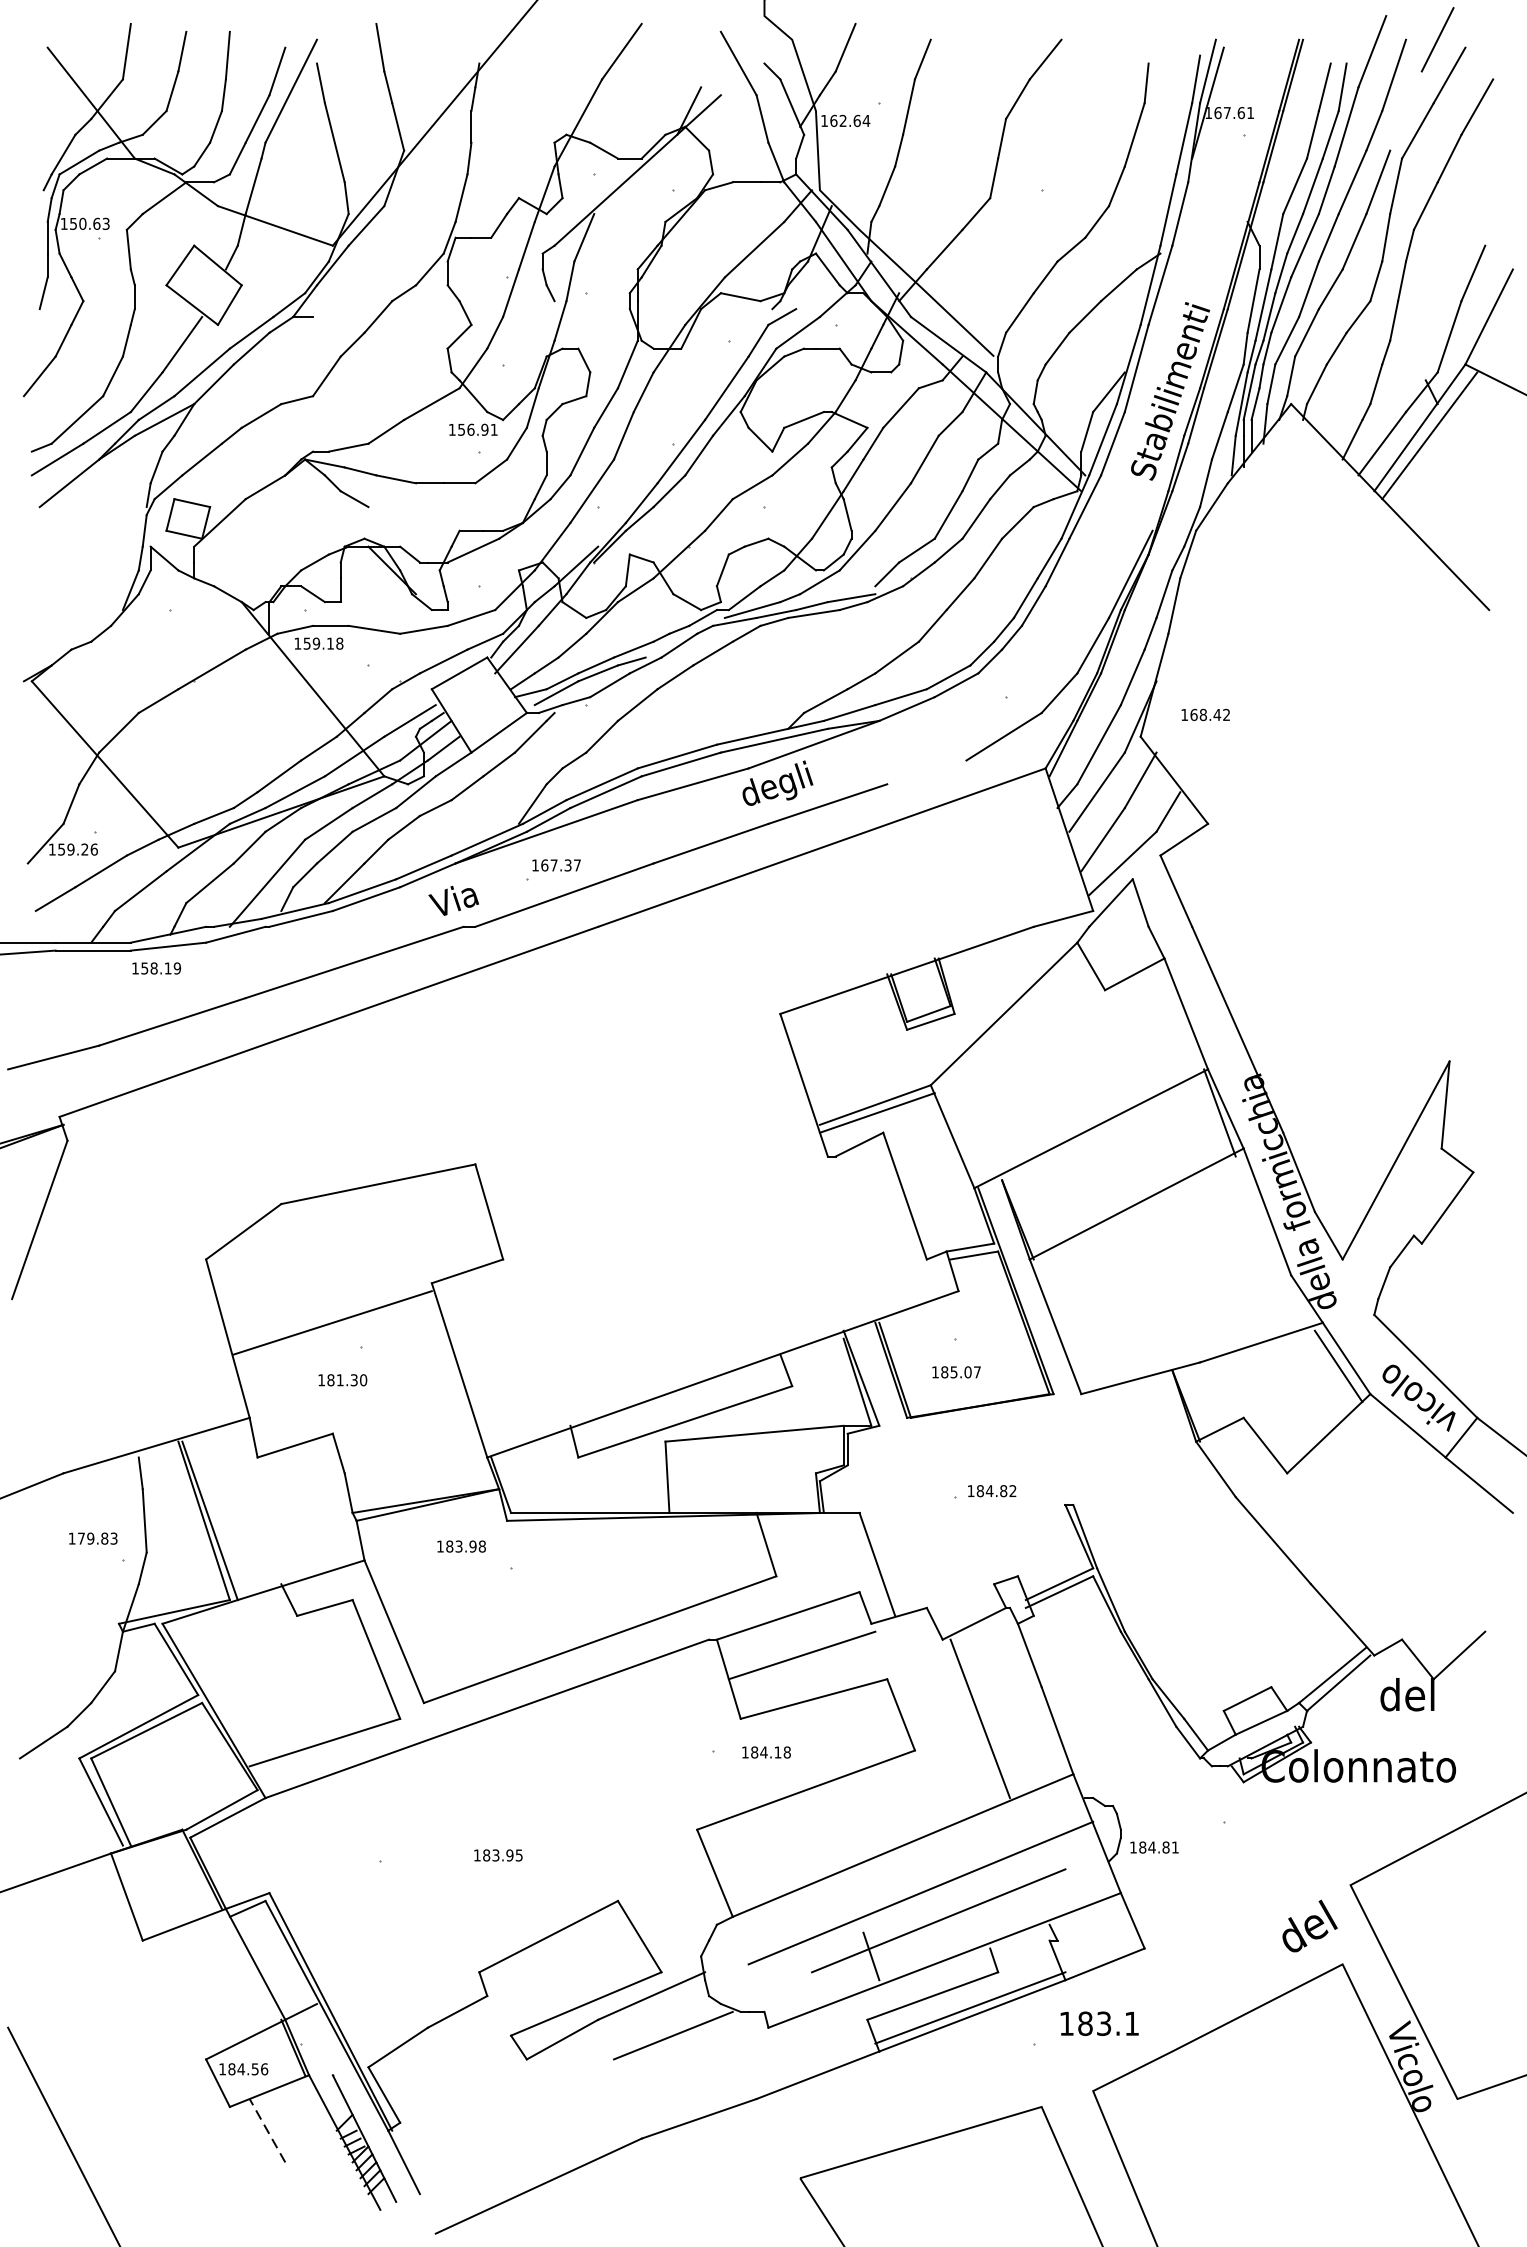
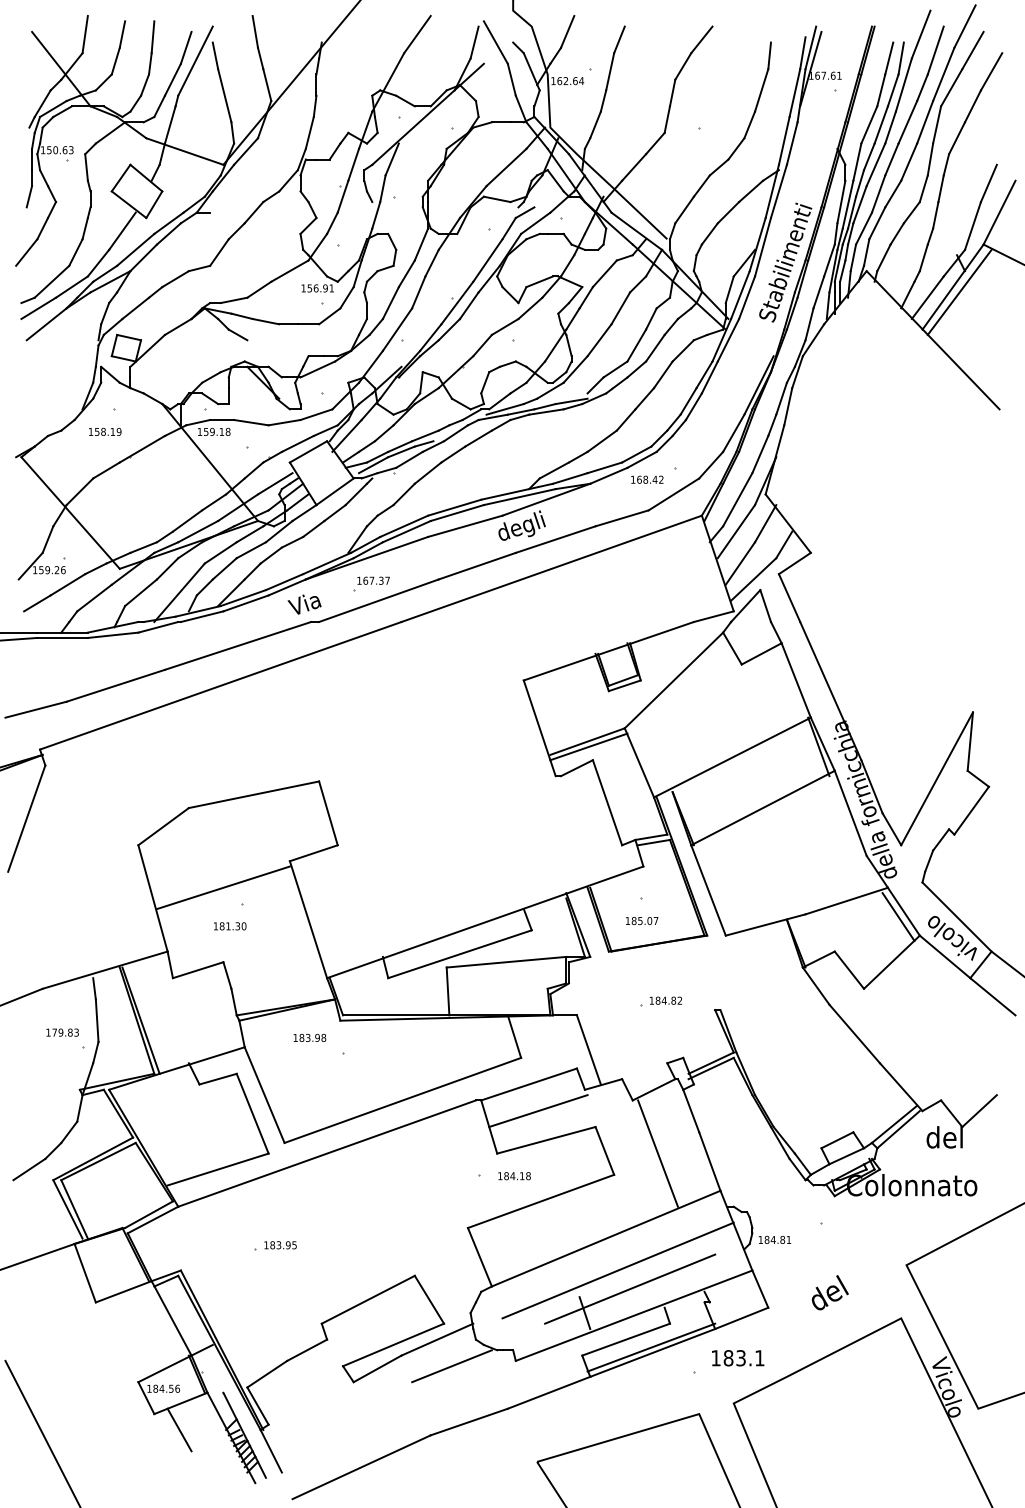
line: (706, 63) -> (474, 42), added
line: (1405, 111) -> (943, 74), added
text: (1206, 714) -> (647, 479), moved
line: (925, 772) -> (621, 518), added
text: (157, 967) -> (105, 431), moved
text: (498, 1855) -> (280, 1245), moved
text: (1308, 1925) -> (829, 1292), moved
line: (267, 2129) -> (179, 1429), dashed -> solid

